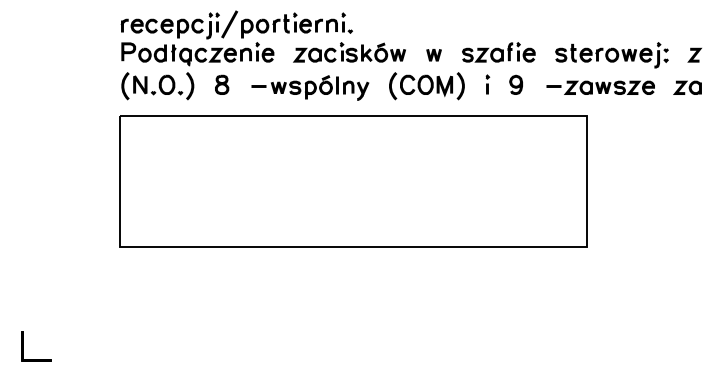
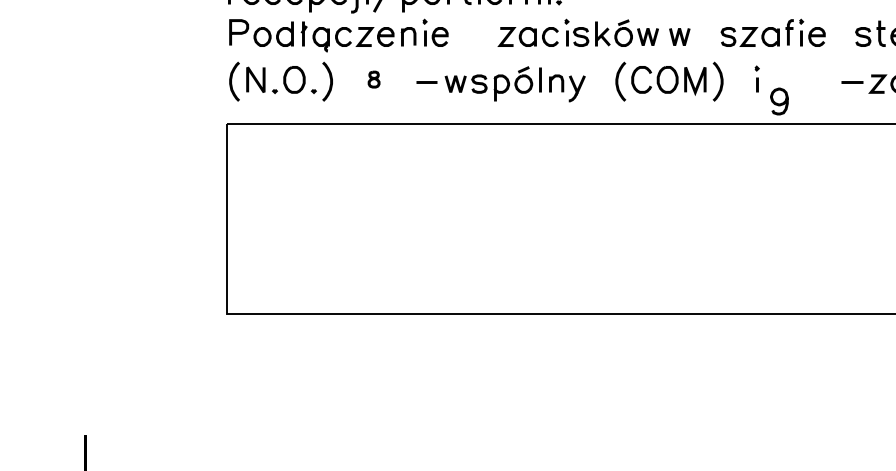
part: (349, 52) -> (577, 33), moved
part: (222, 84) -> (374, 79), size x0.6
curve: (515, 85) -> (778, 102), moved

